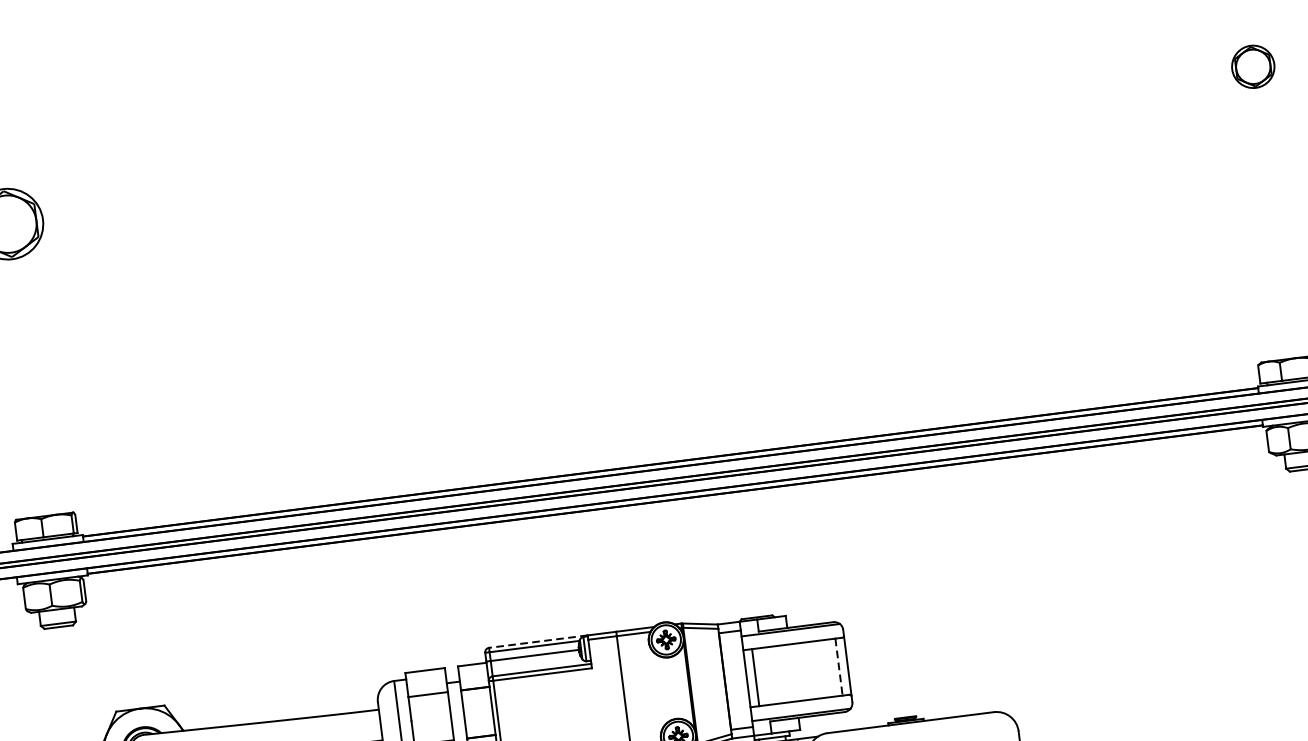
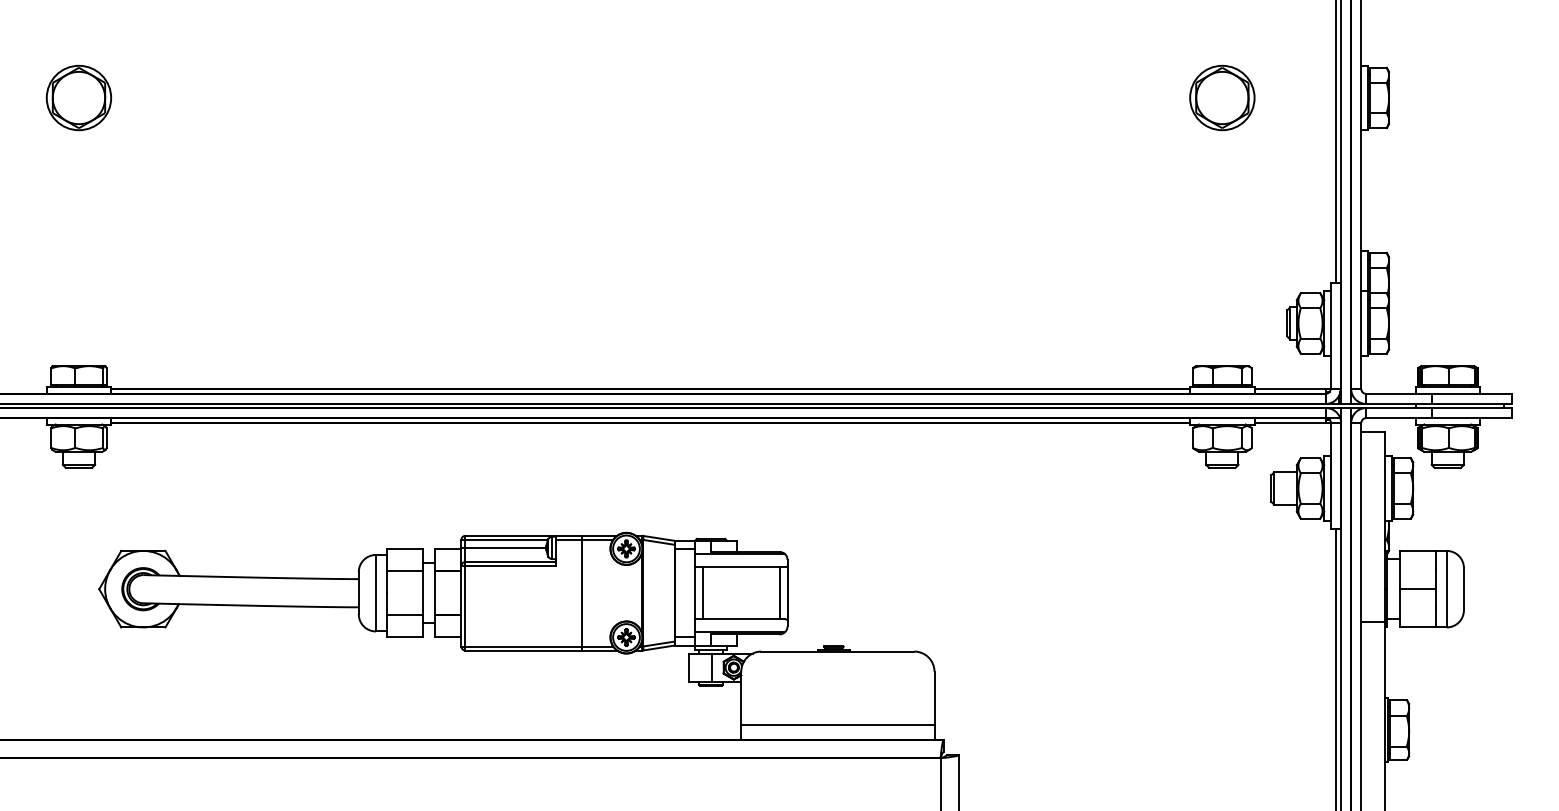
part: (1253, 66) -> (1222, 97), size x1.67
line: (538, 641) -> (510, 535), dashed -> solid
line: (839, 667) -> (779, 593), dashed -> solid

